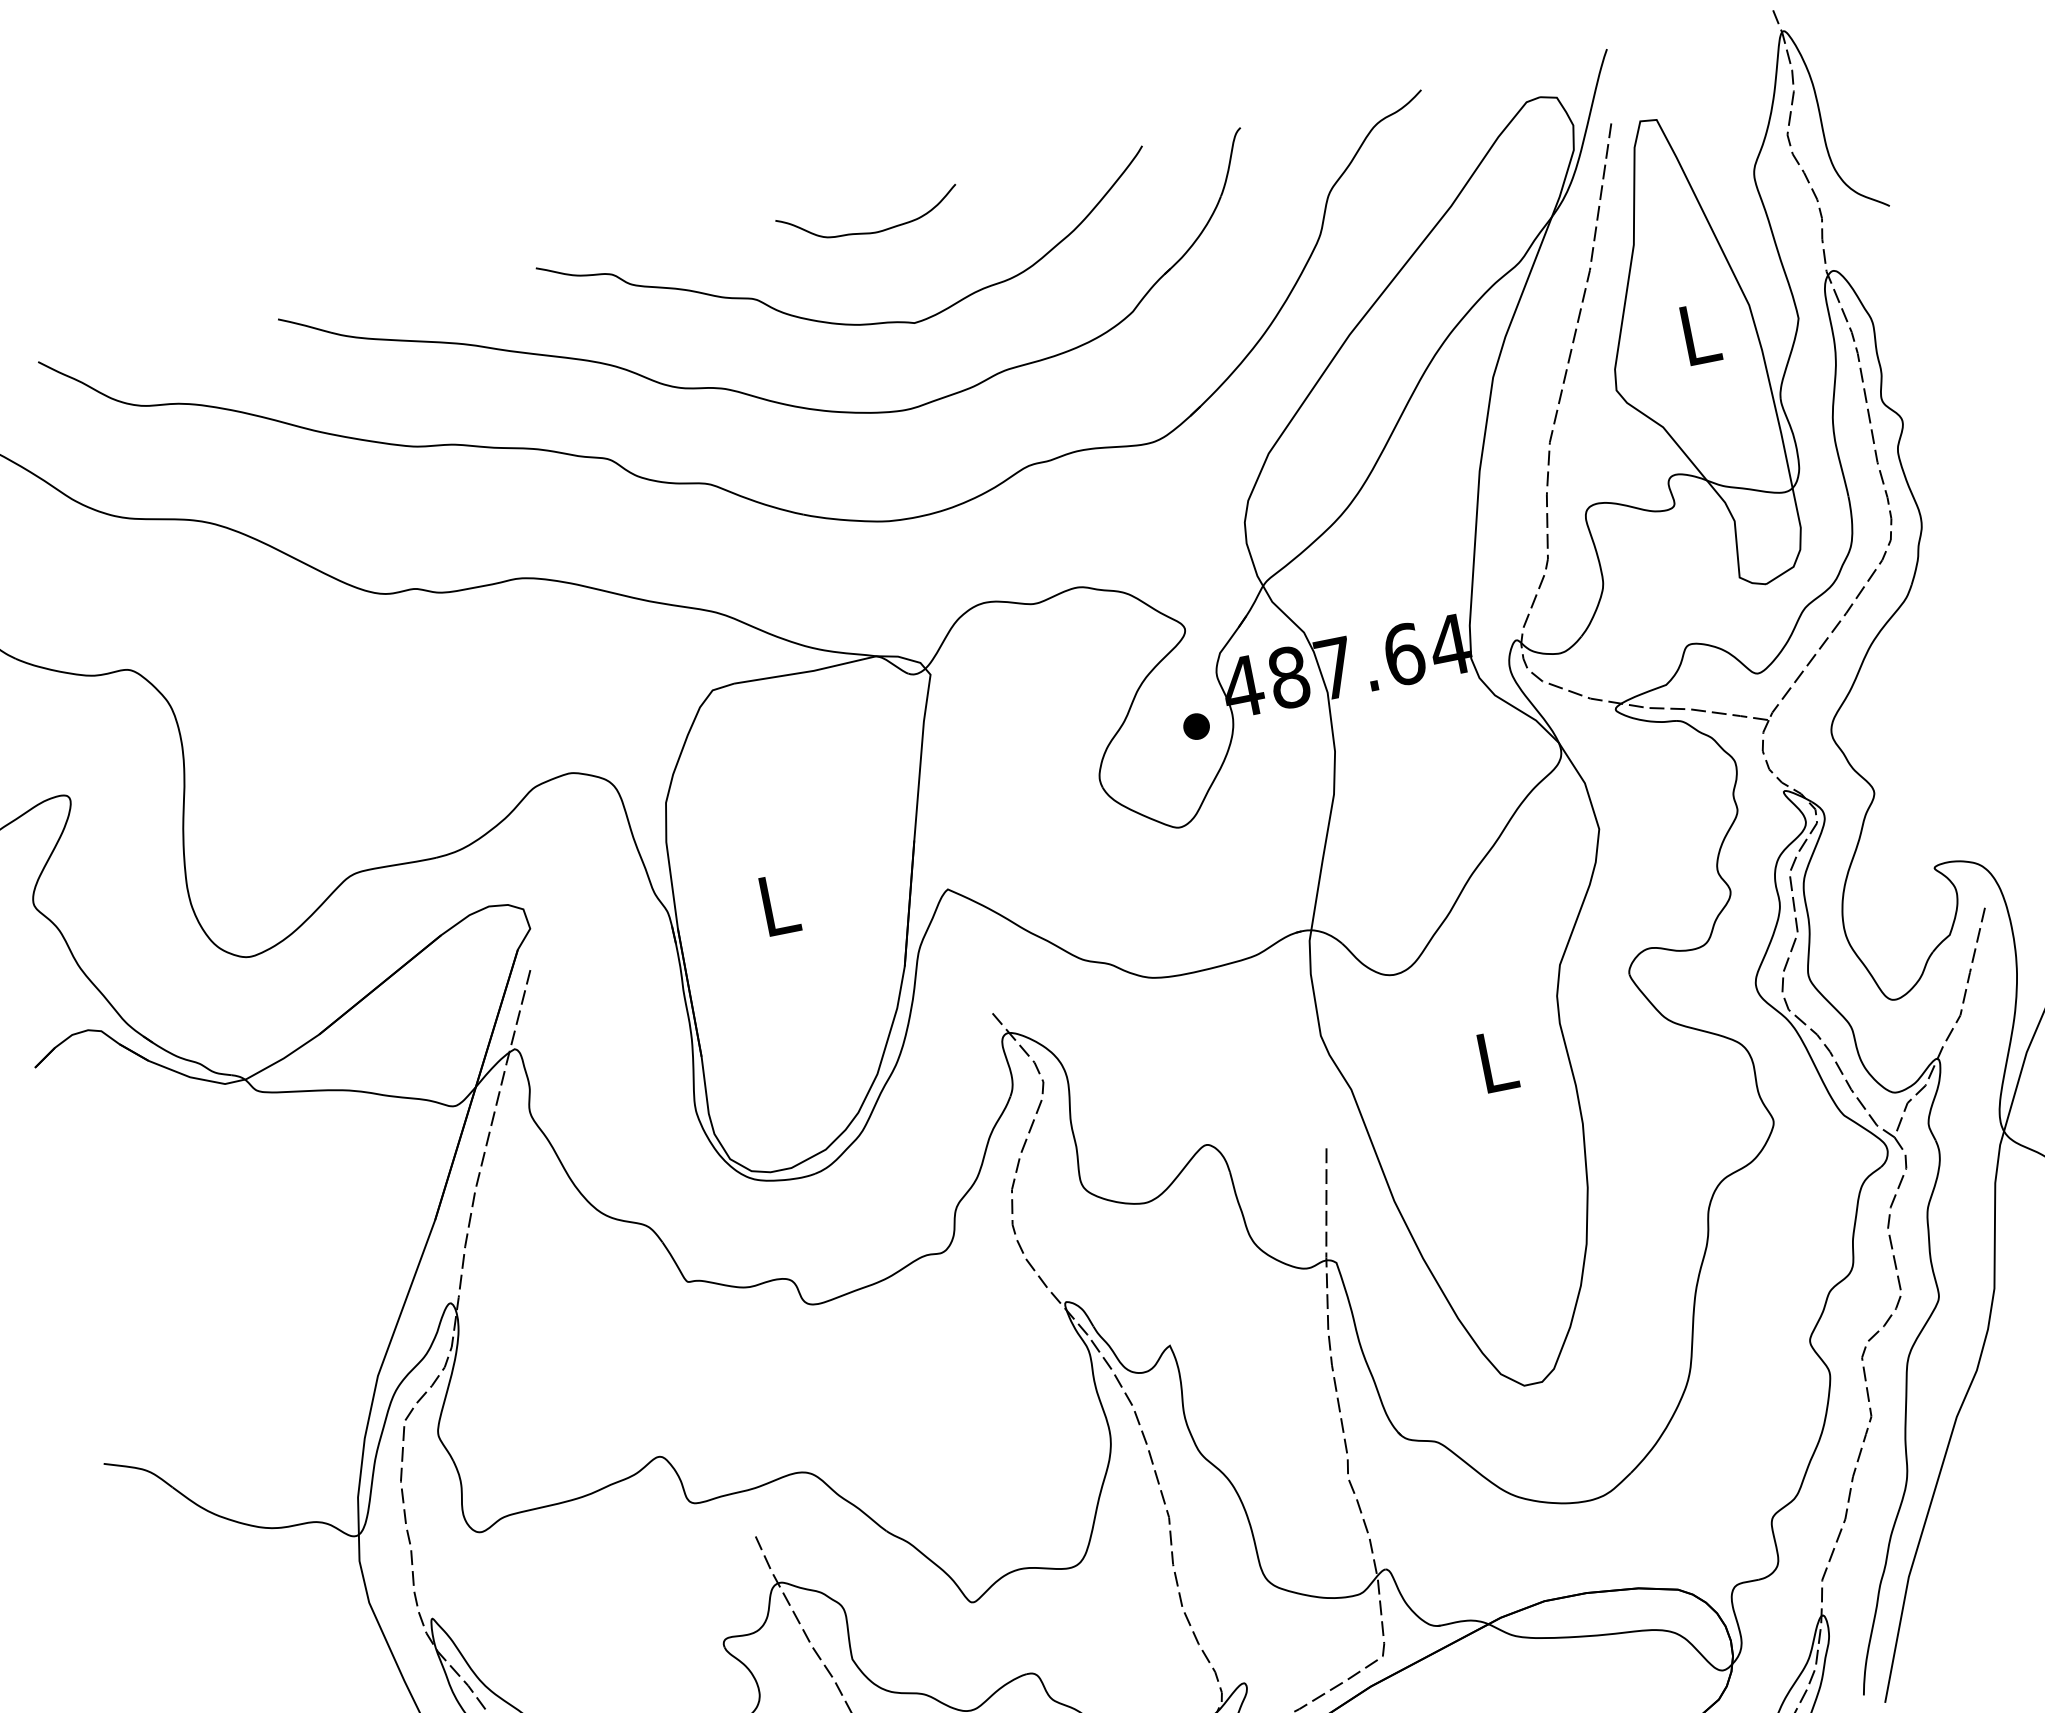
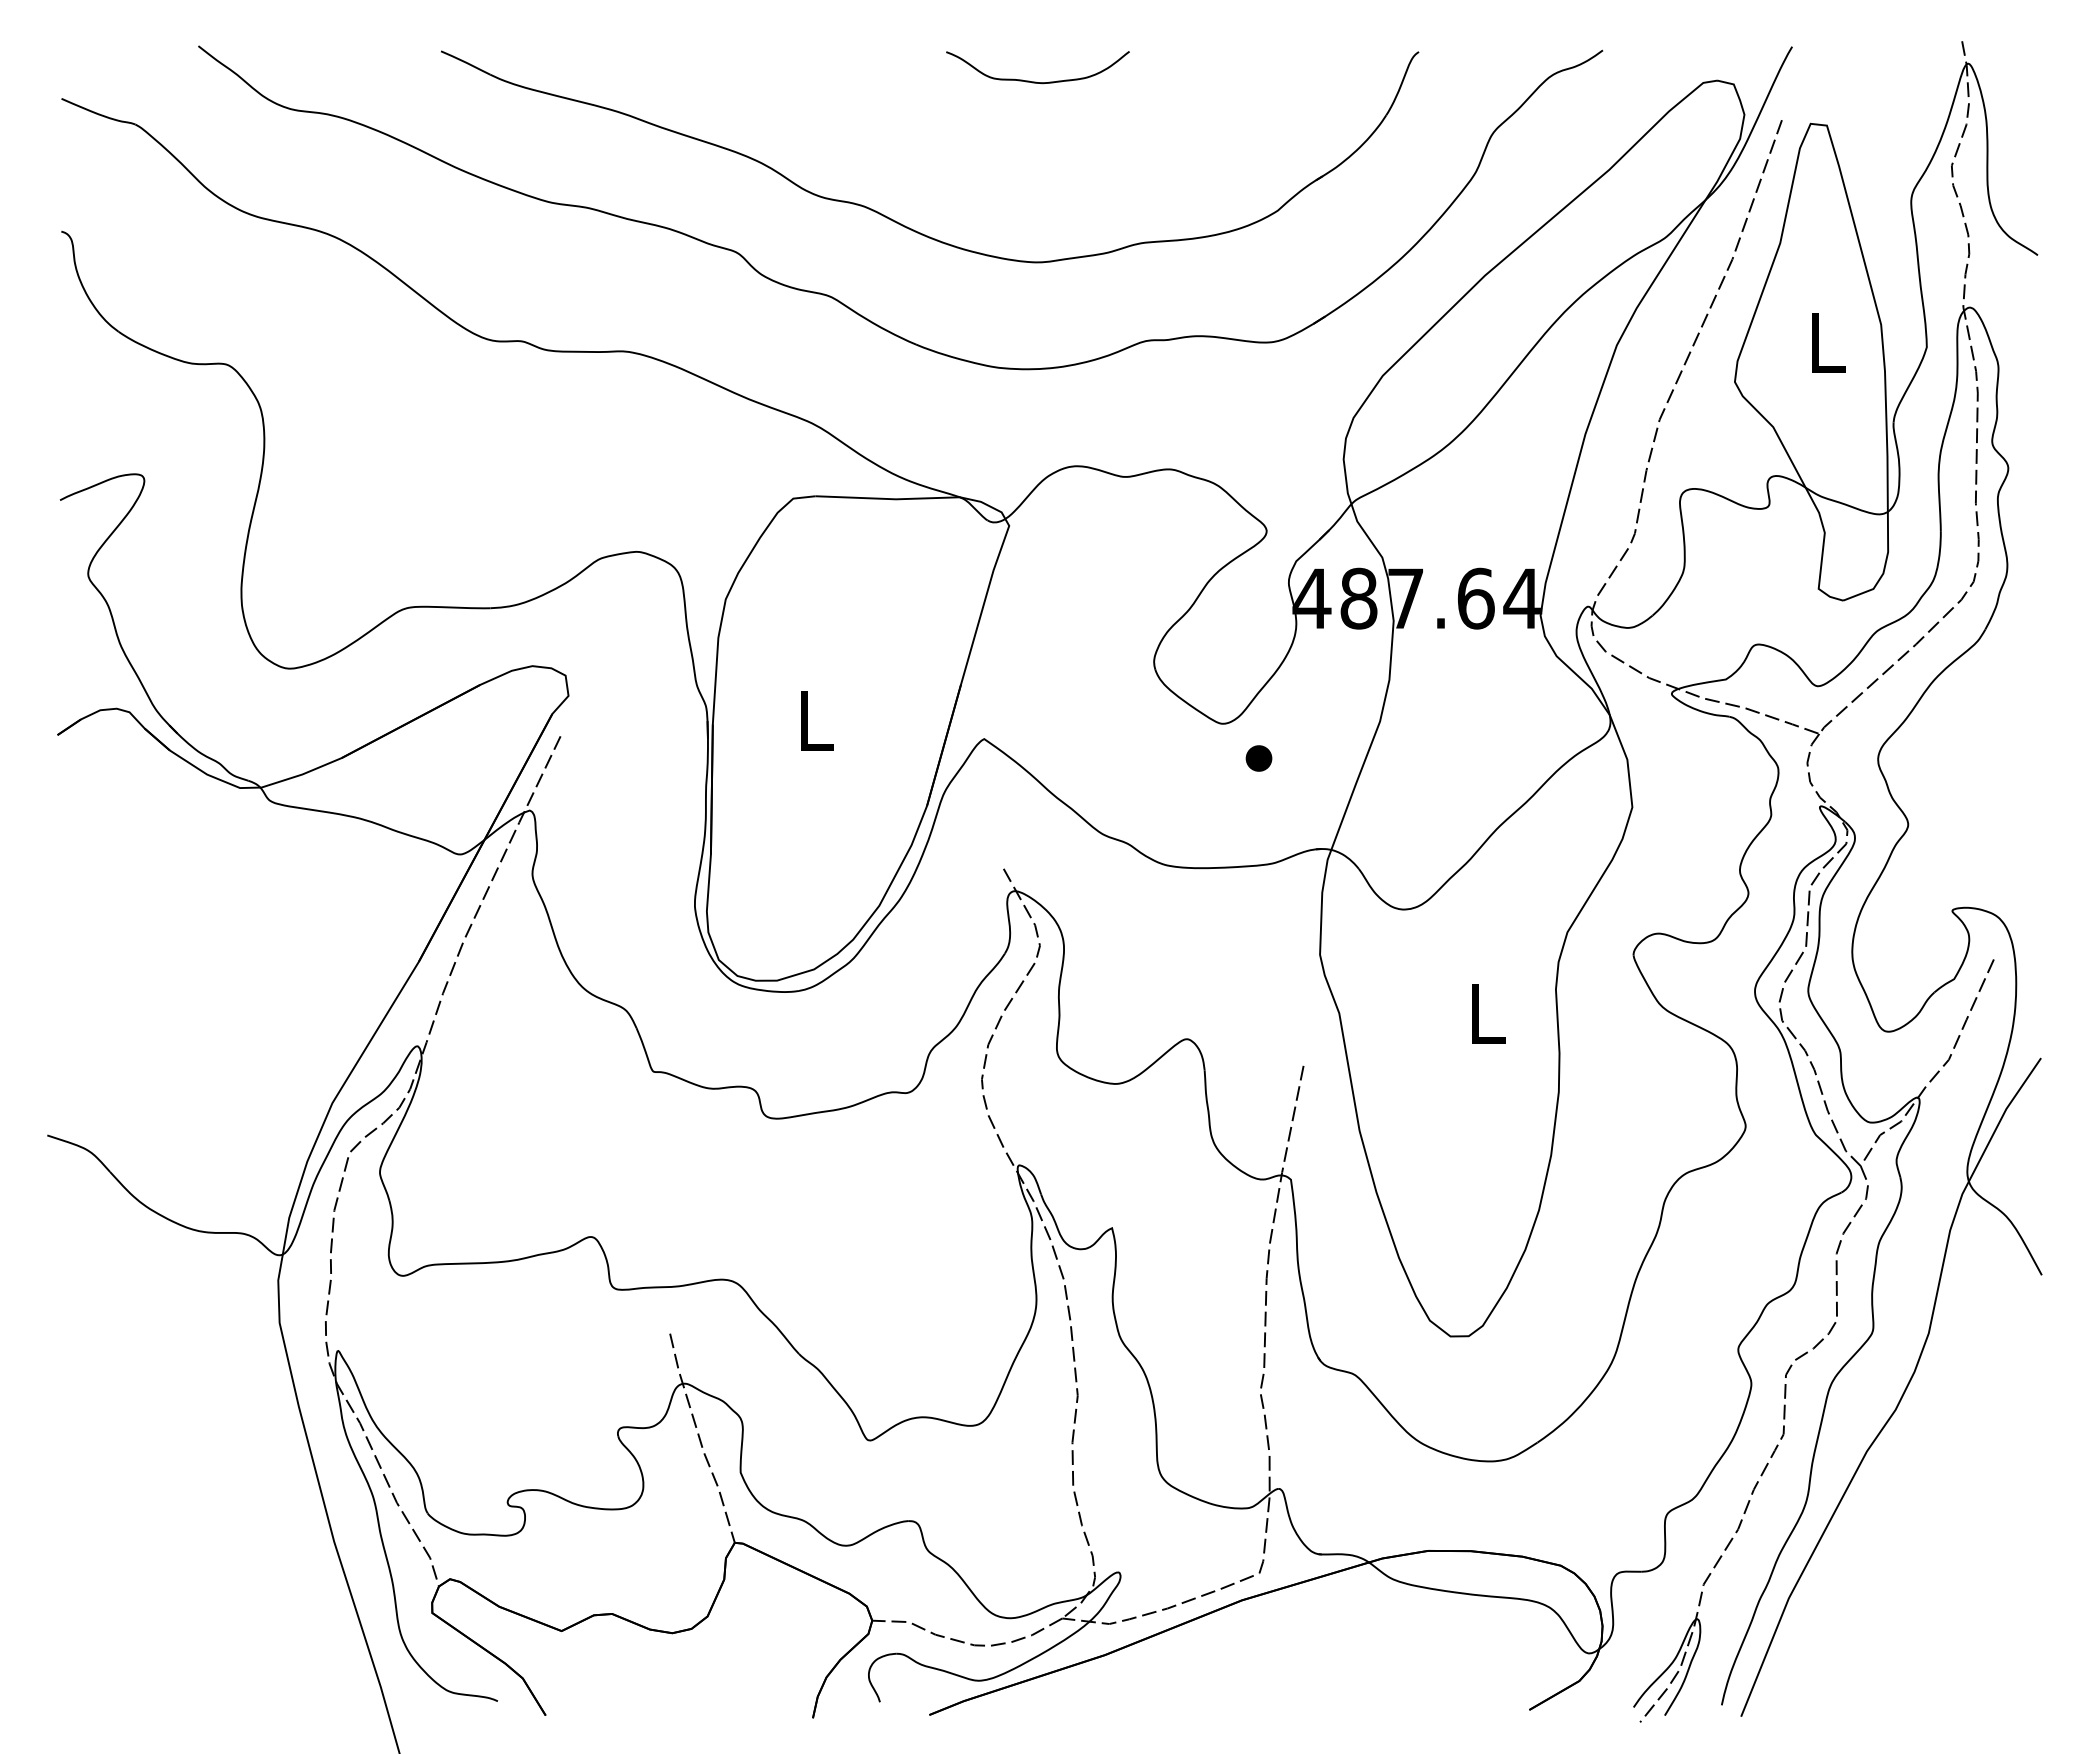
curve: (848, 323) -> (997, 166), removed
part: (1196, 726) -> (1258, 758), moved

